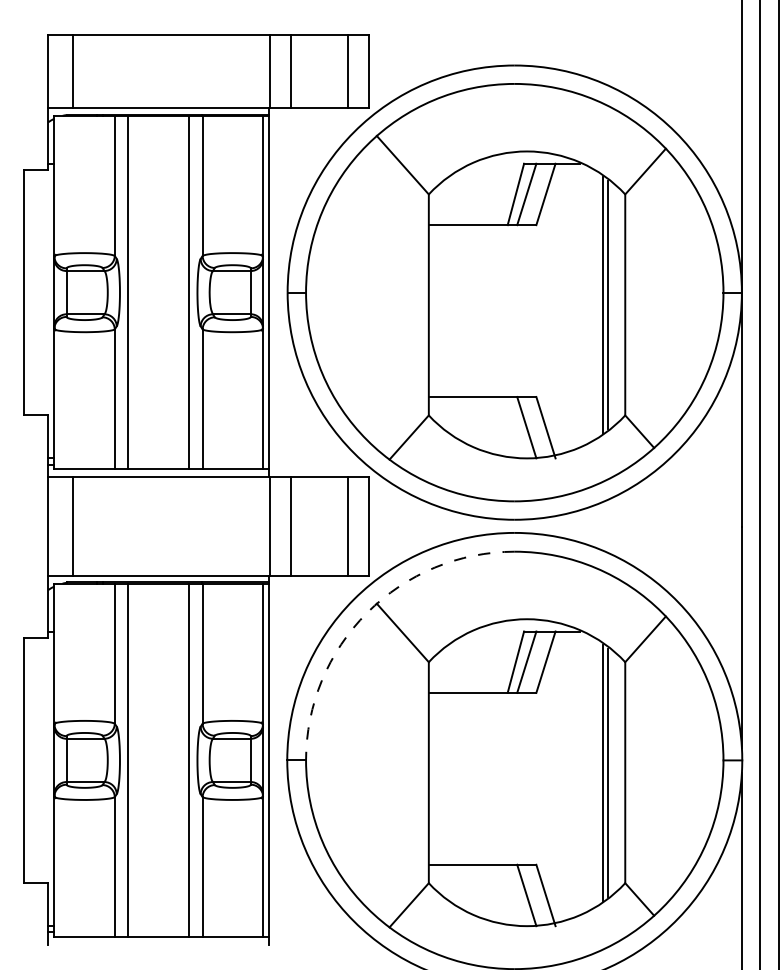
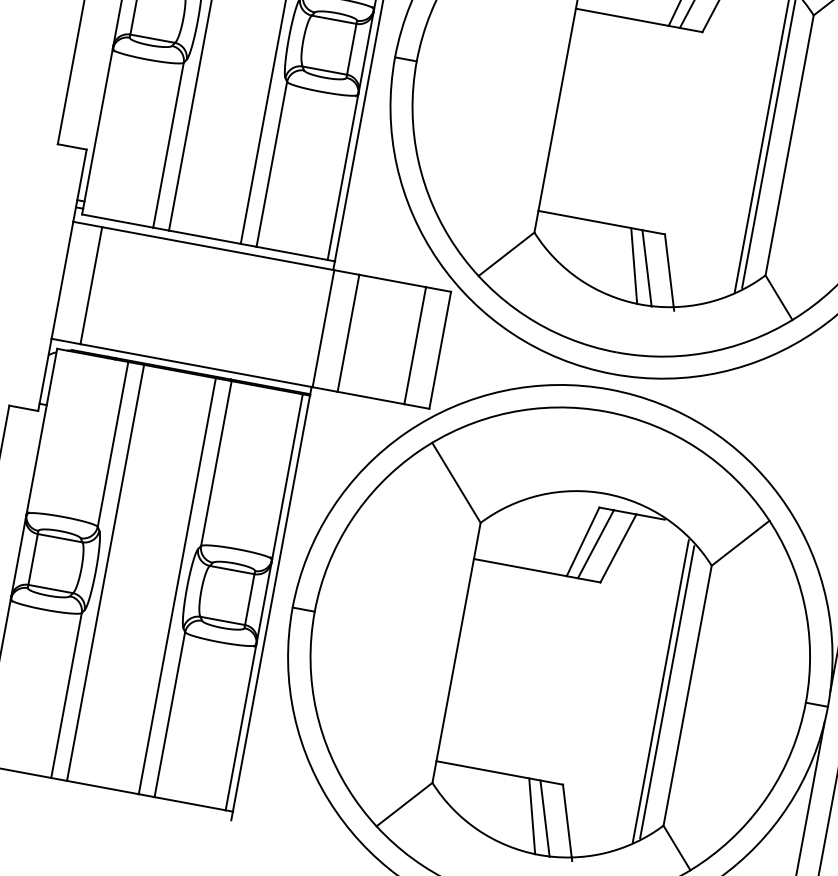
line: (515, 427) -> (633, 265), added
arc: (367, 612) -> (419, 451), dashed -> solid
line: (515, 895) -> (531, 816), added

